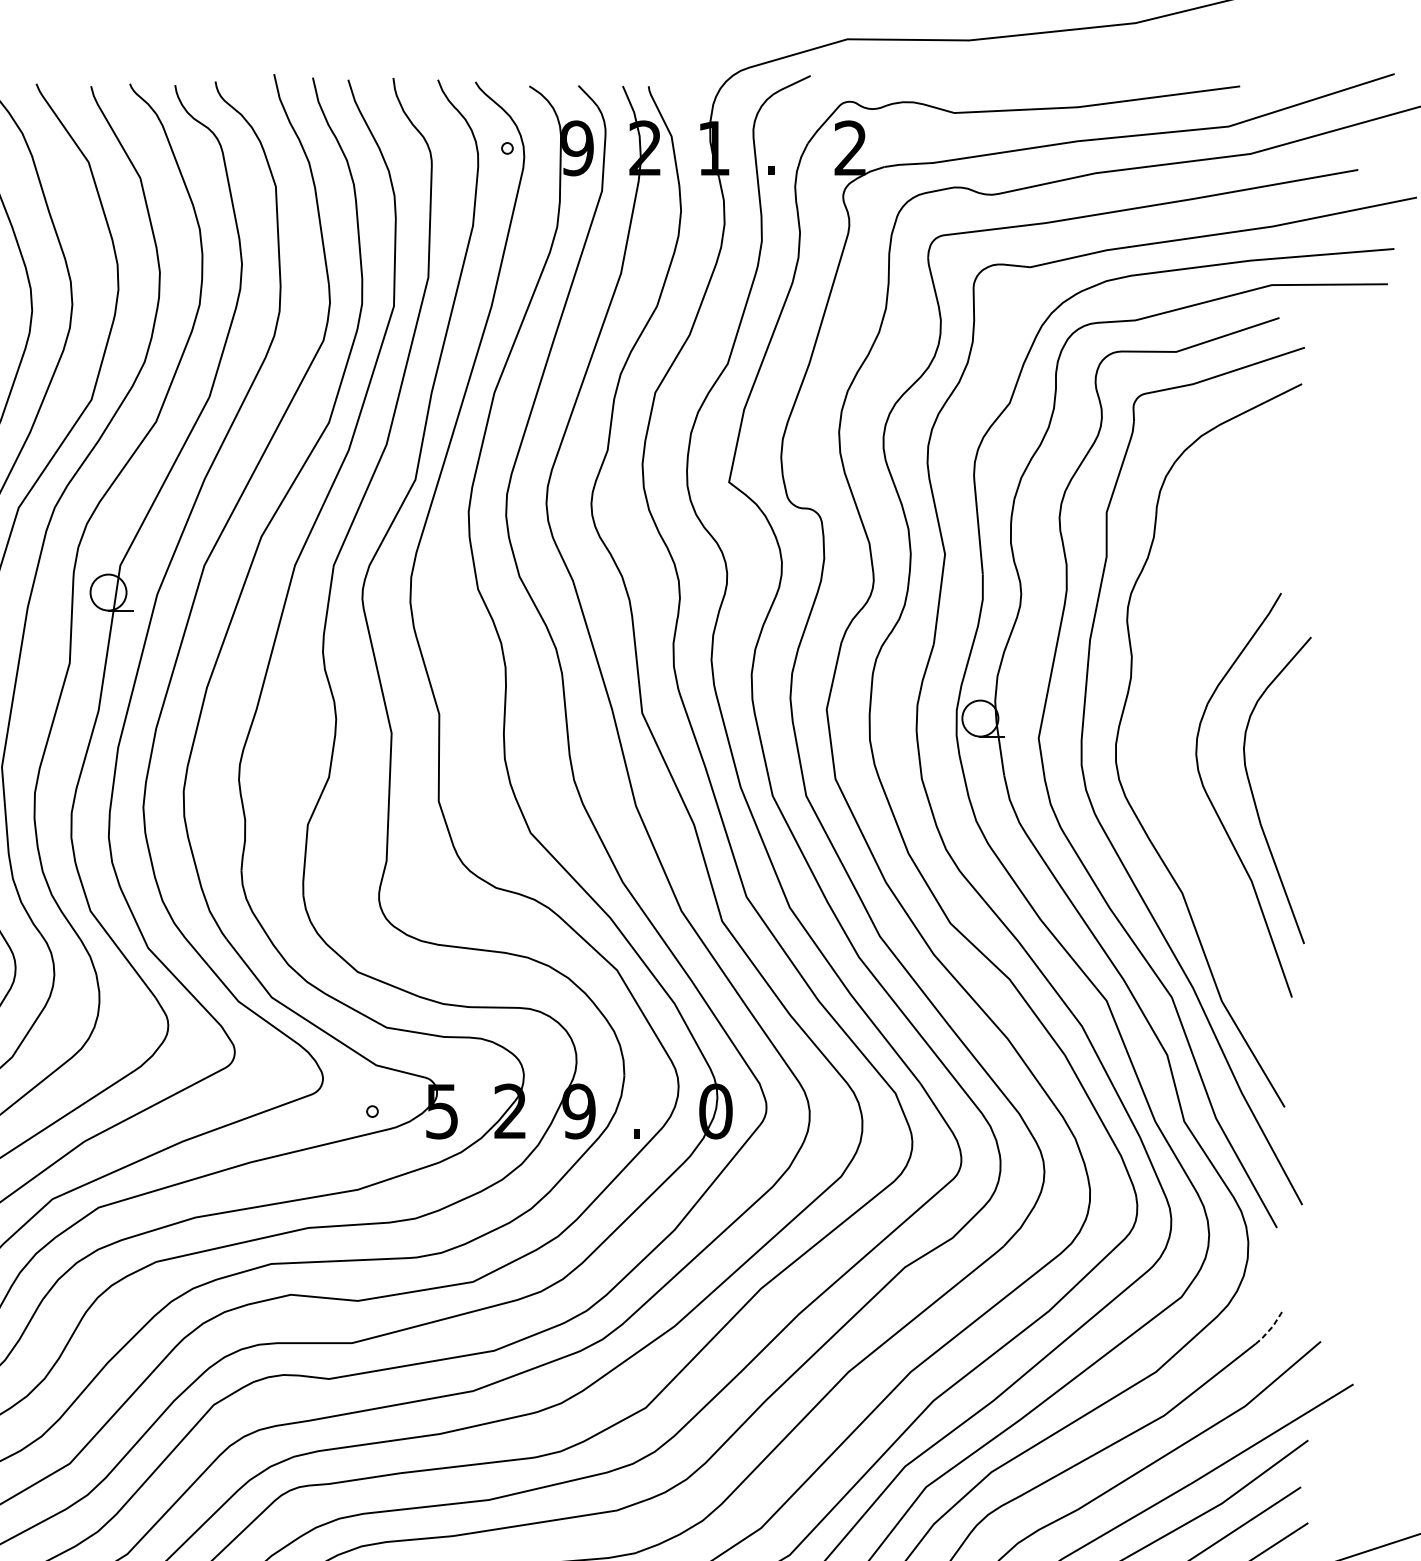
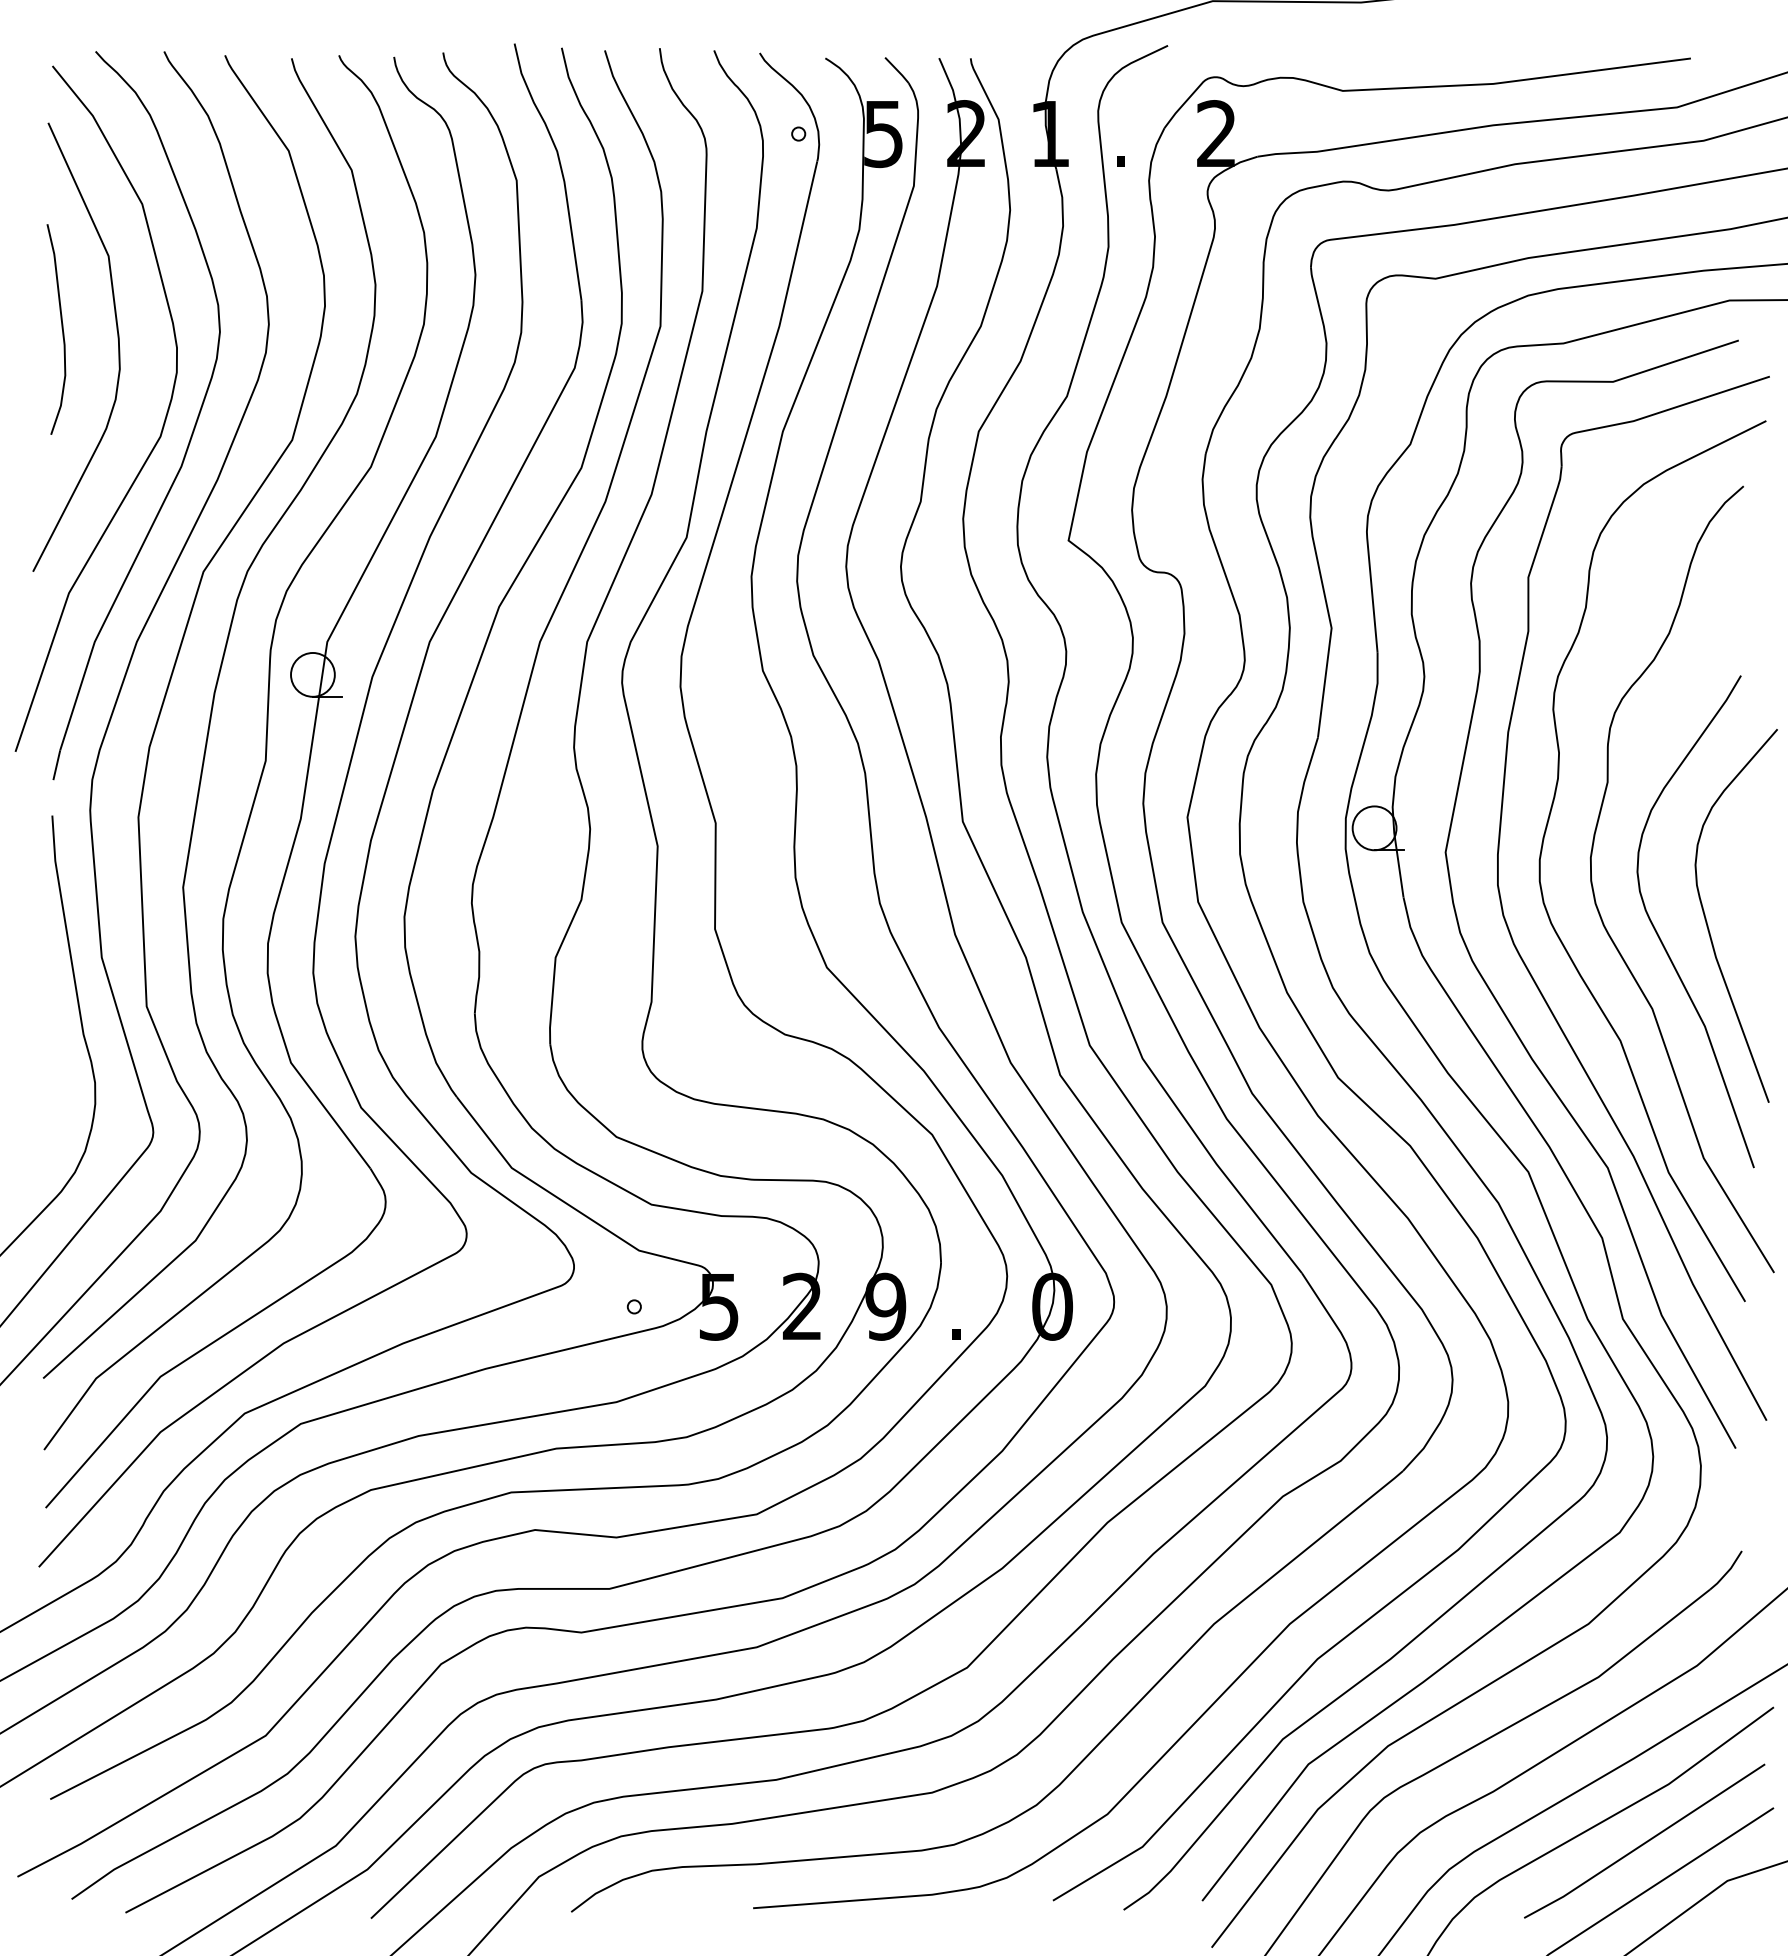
text: (577, 147) -> (883, 133), 9 -> 5
curve: (1165, 786) -> (1599, 910), added
line: (1270, 1328) -> (1727, 1571), dashed -> solid

